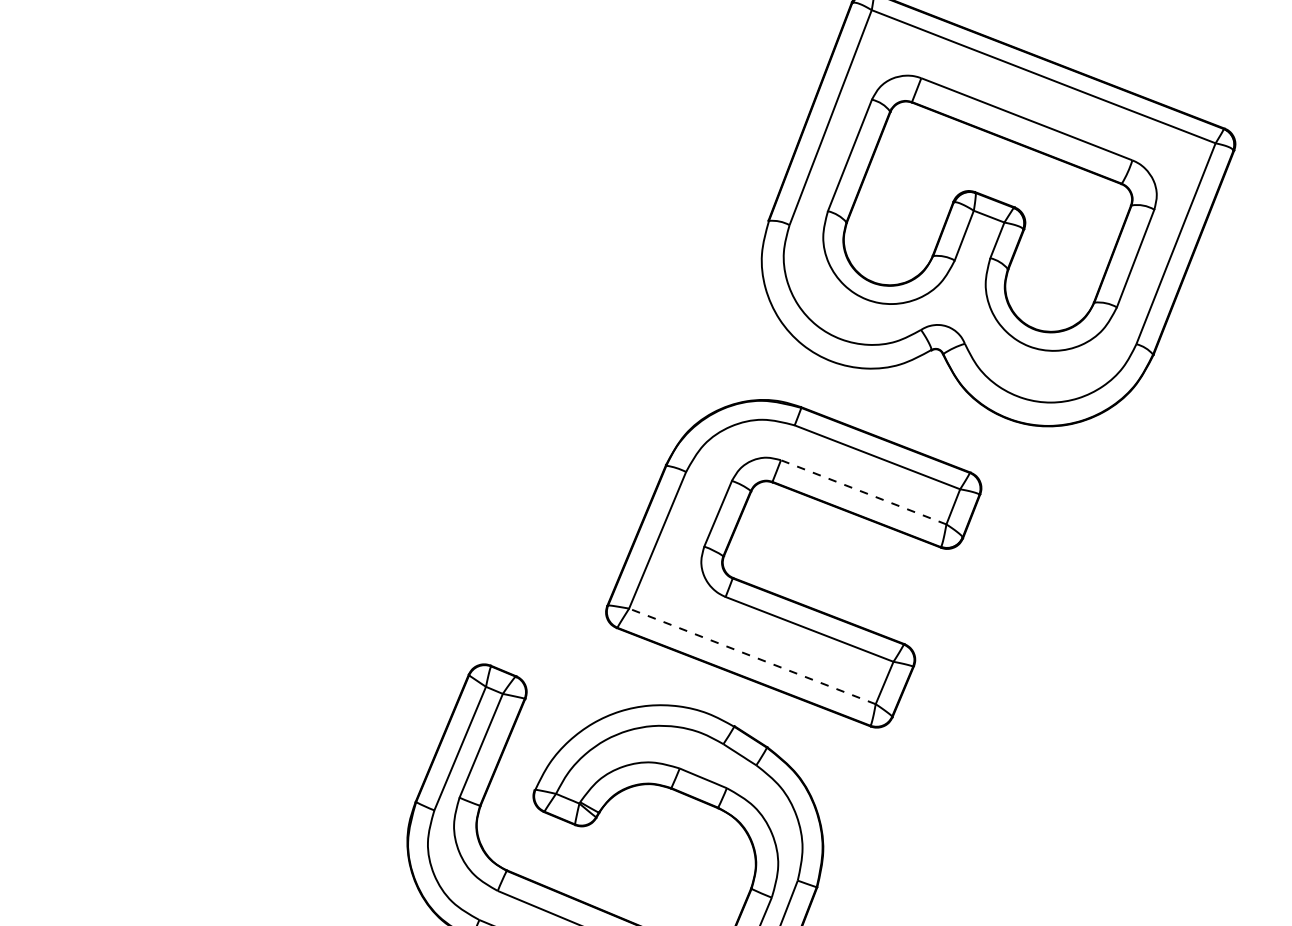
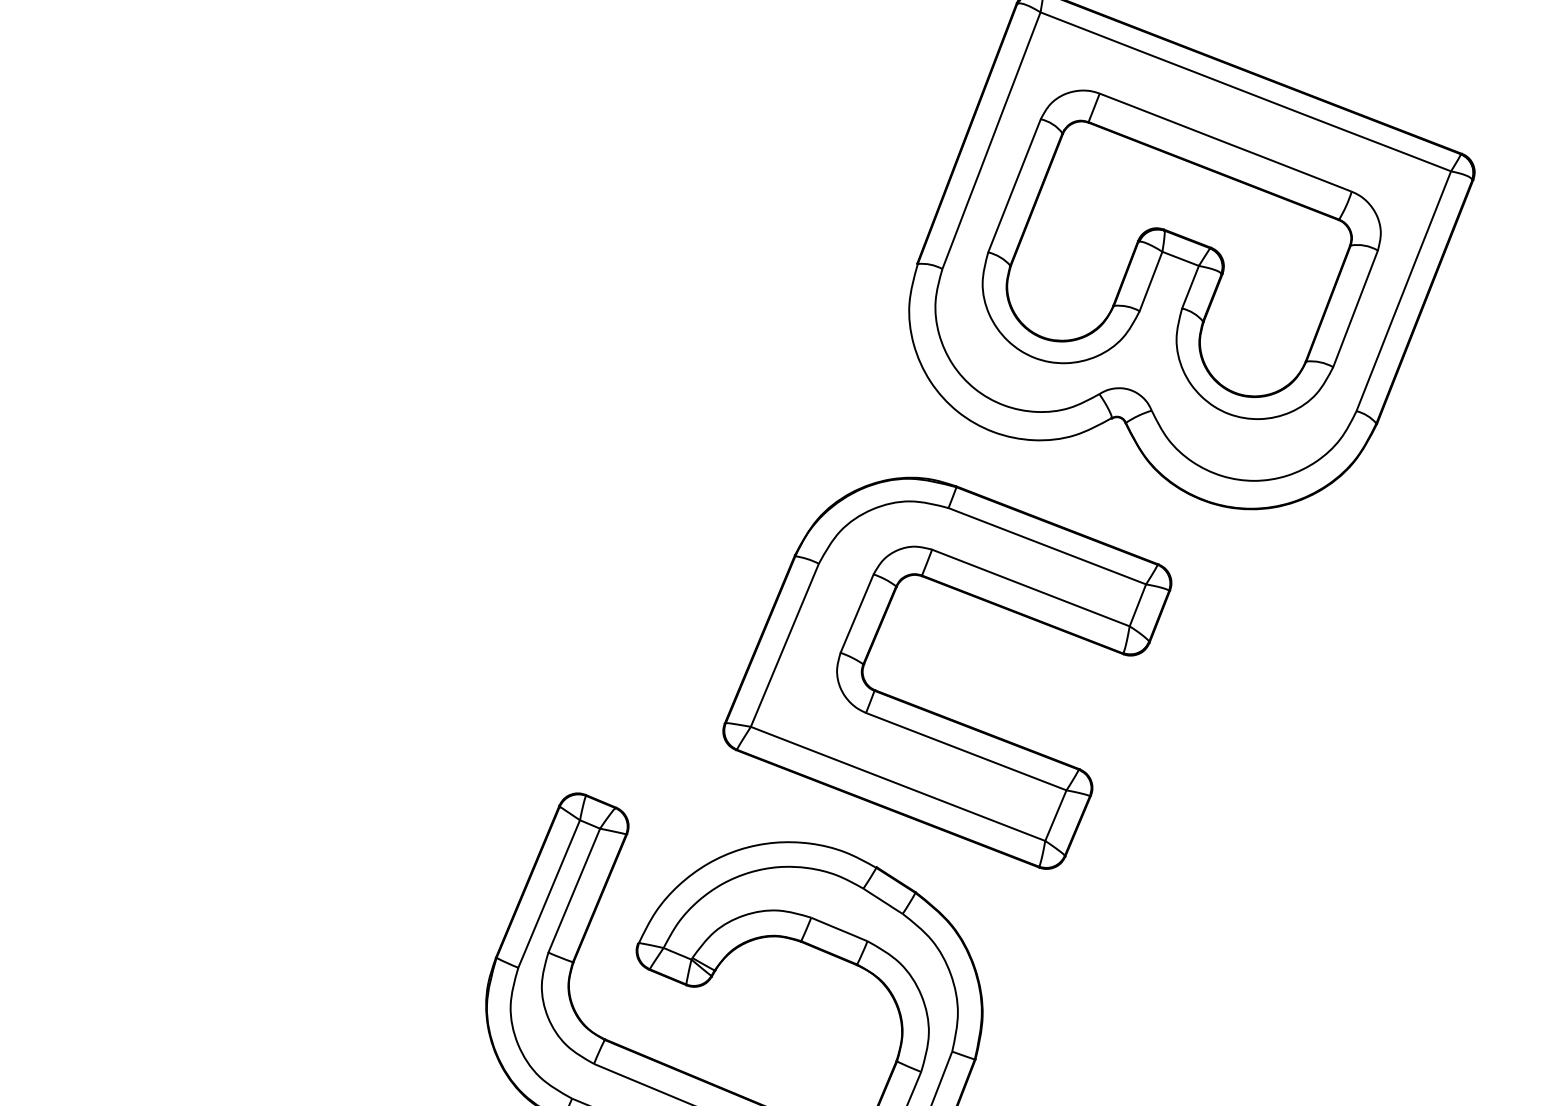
line: (863, 492) -> (1030, 588), dashed -> solid
line: (751, 656) -> (896, 784), dashed -> solid

